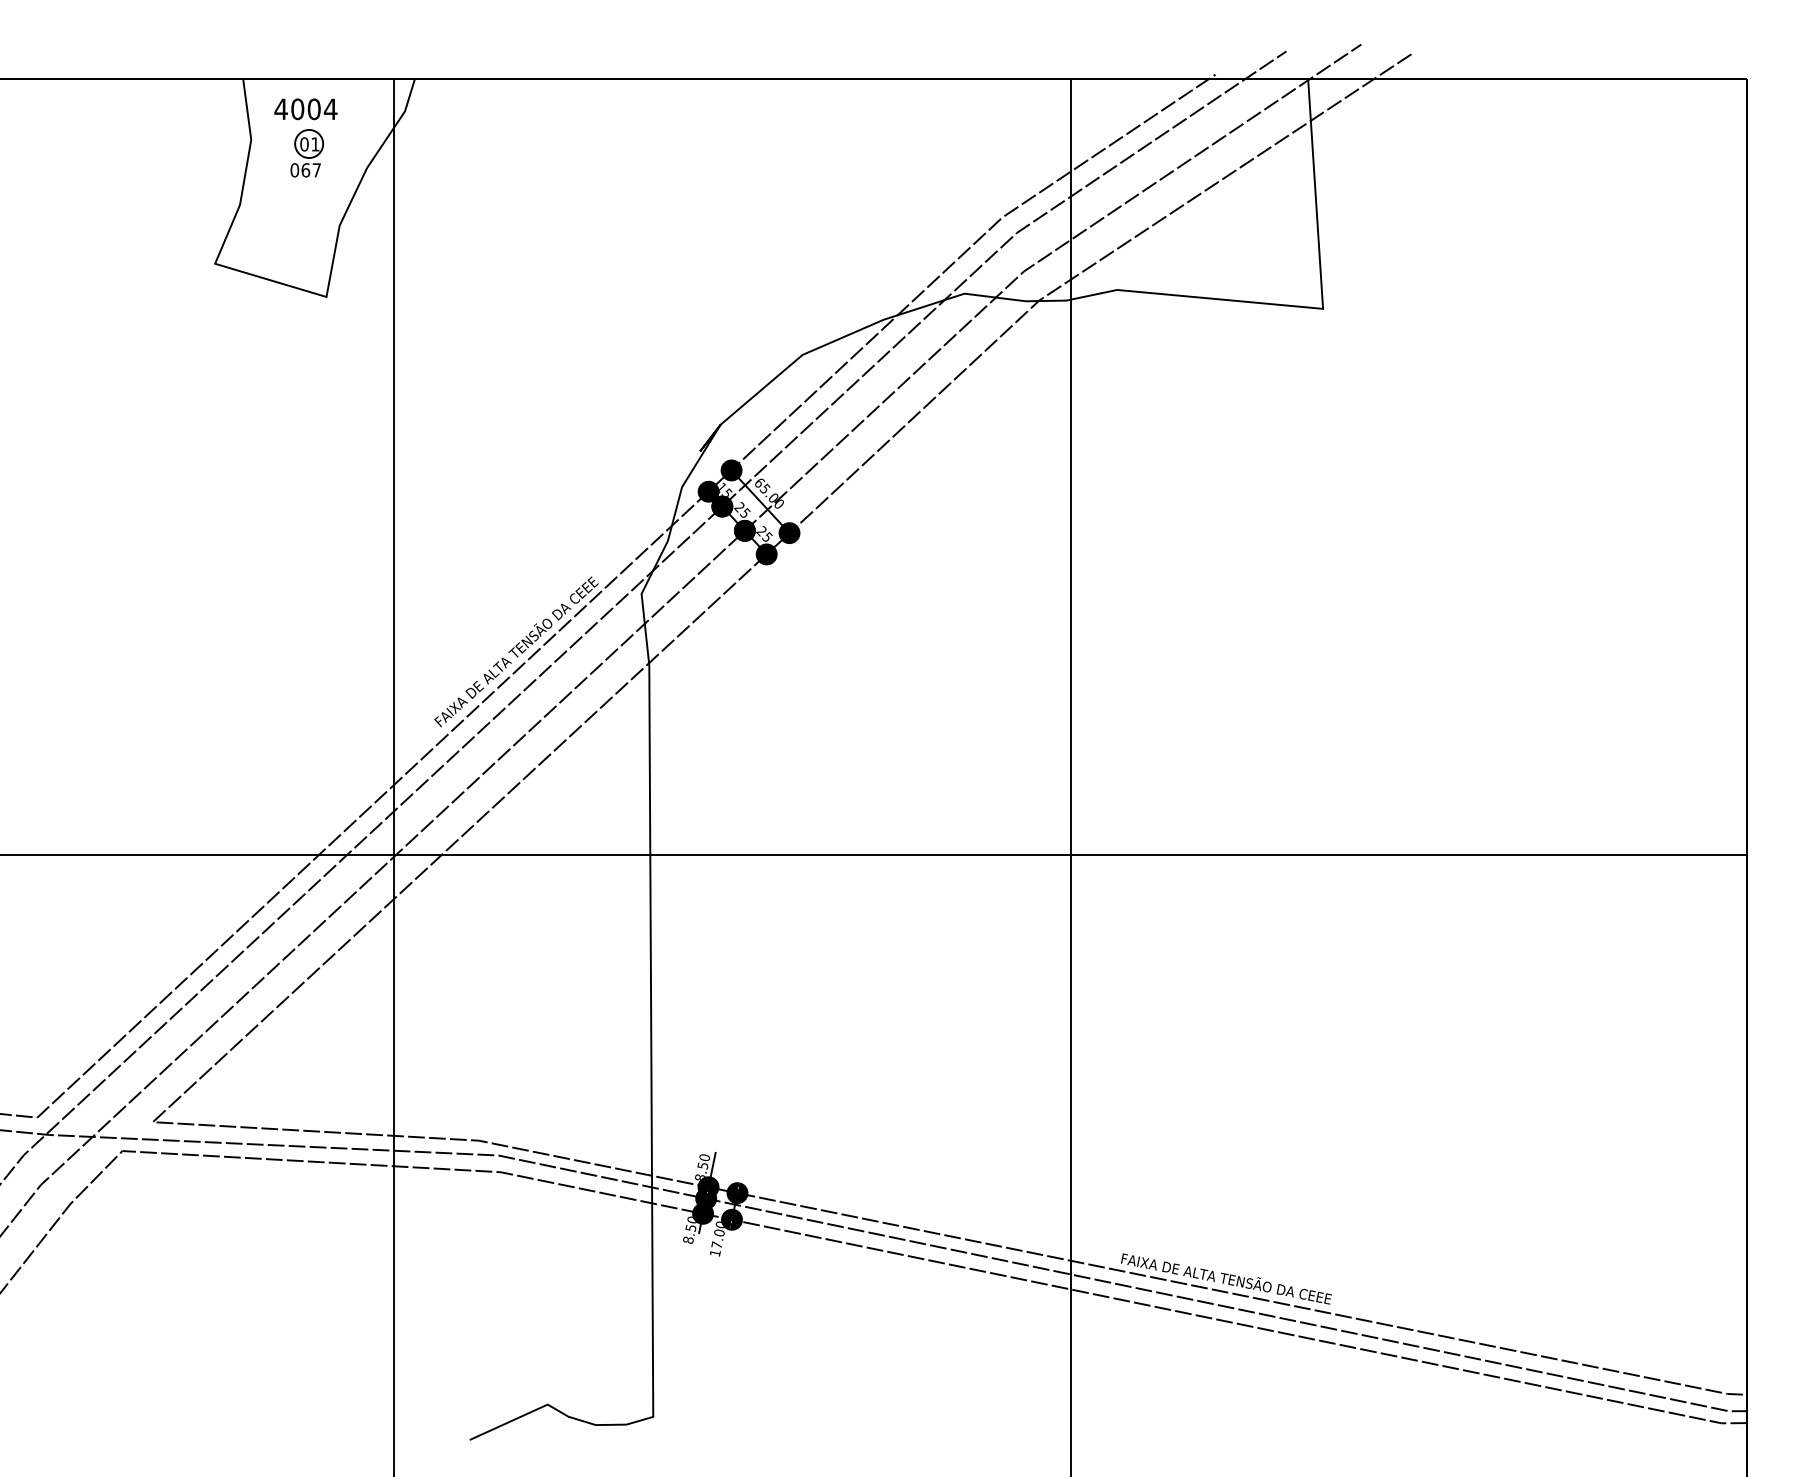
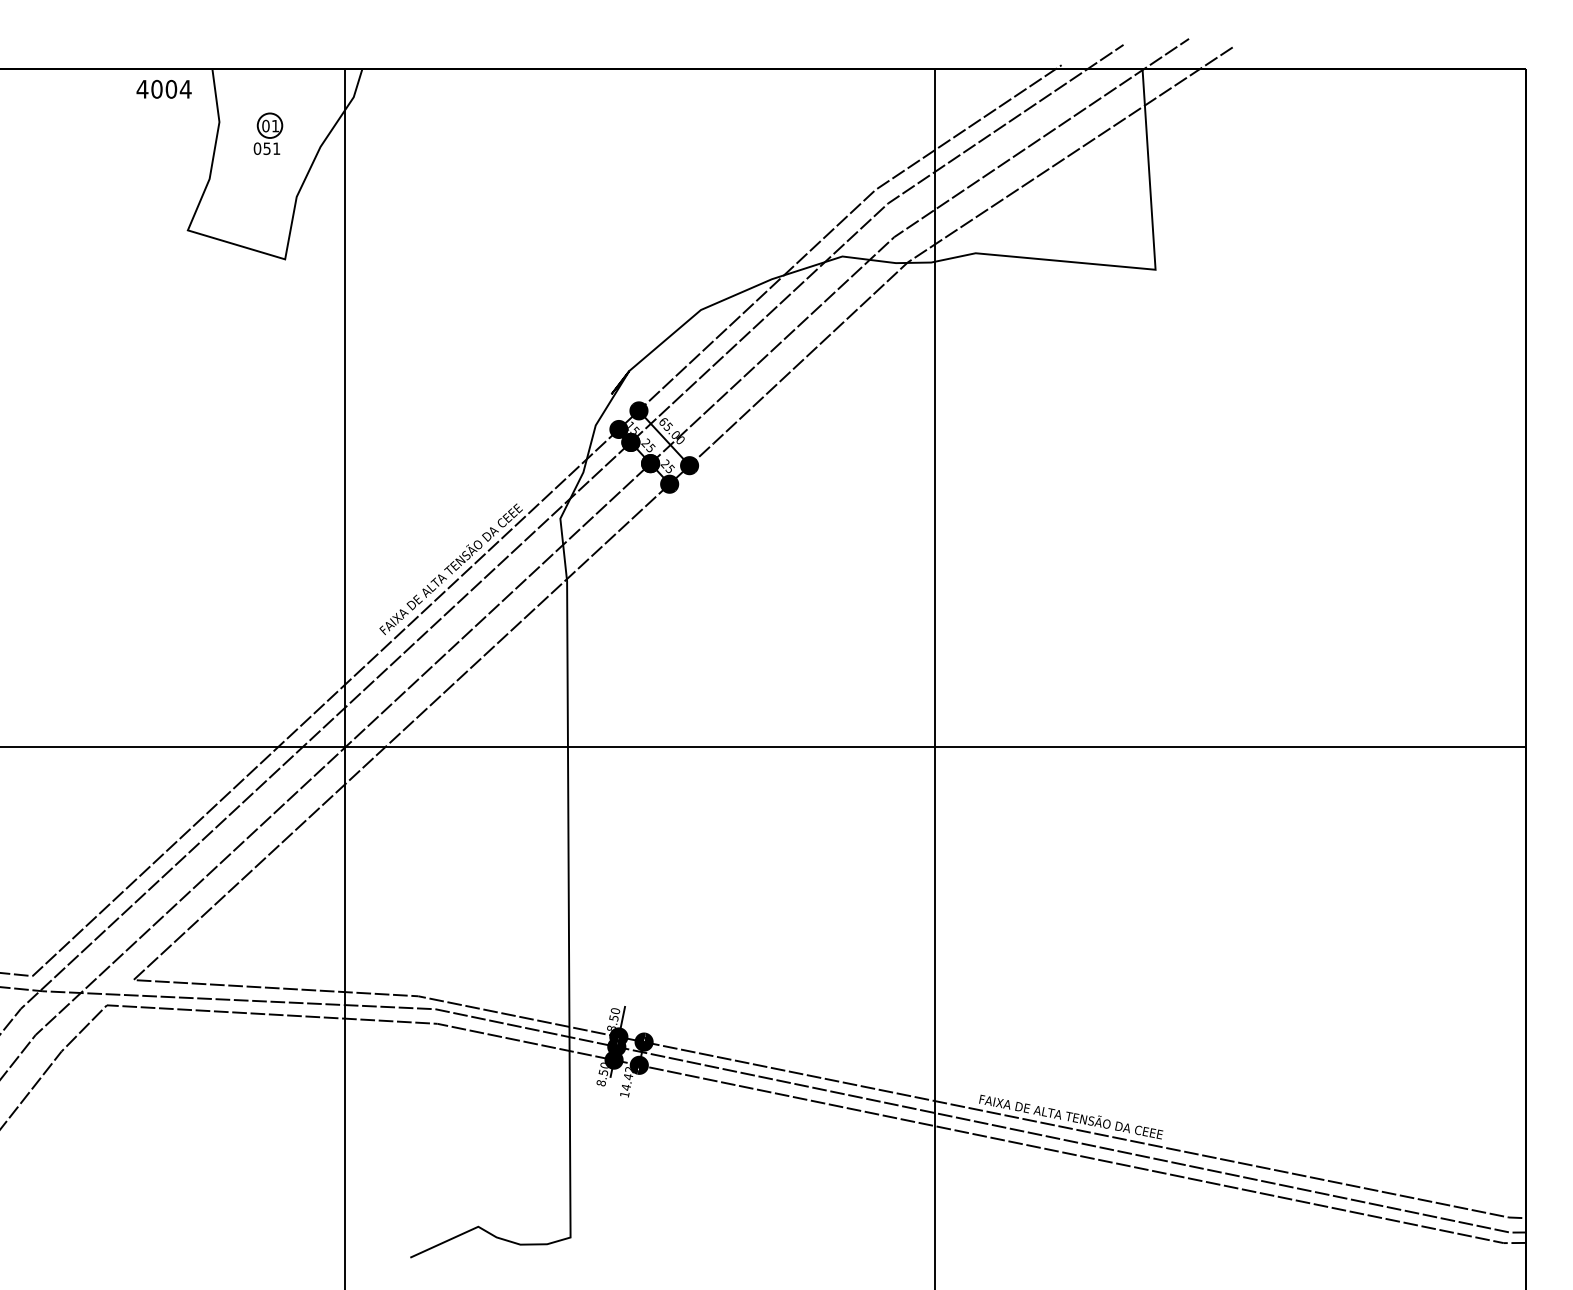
text: (305, 109) -> (163, 89), moved
text: (310, 170) -> (271, 148), 067 -> 051
text: (718, 1234) -> (627, 1078), 17.00 -> 14.42

